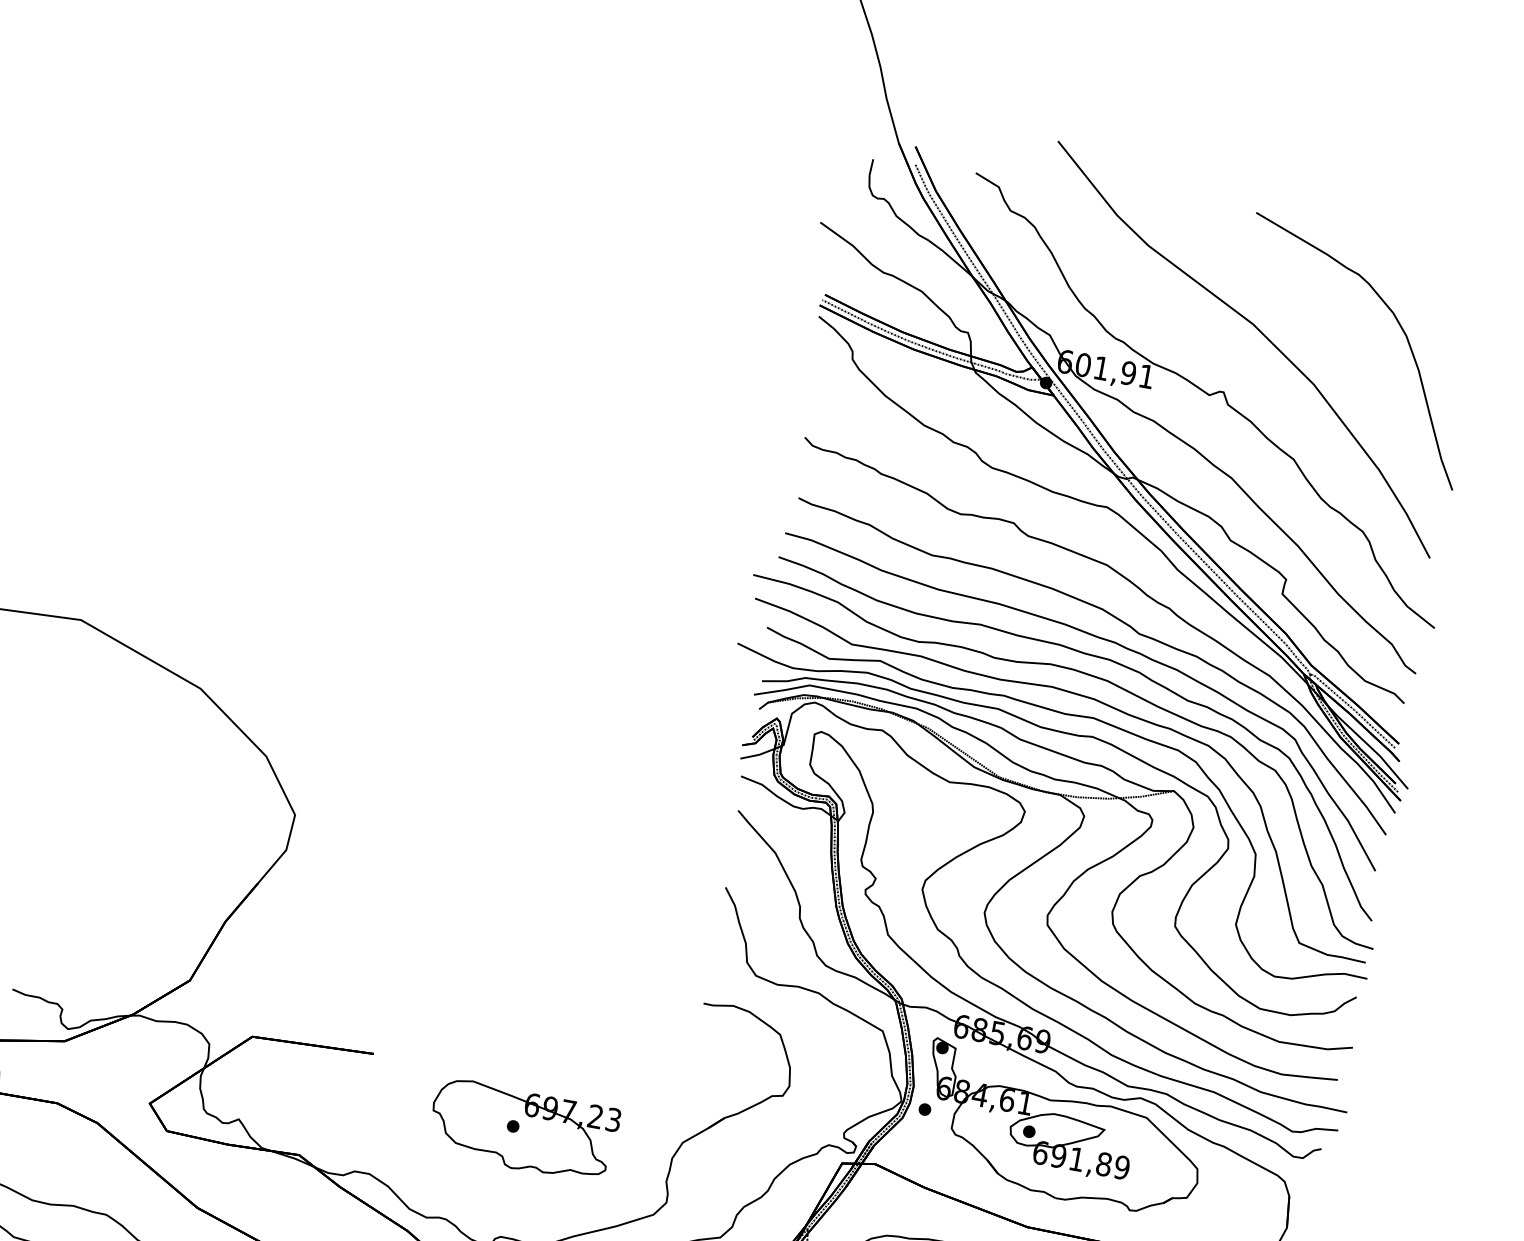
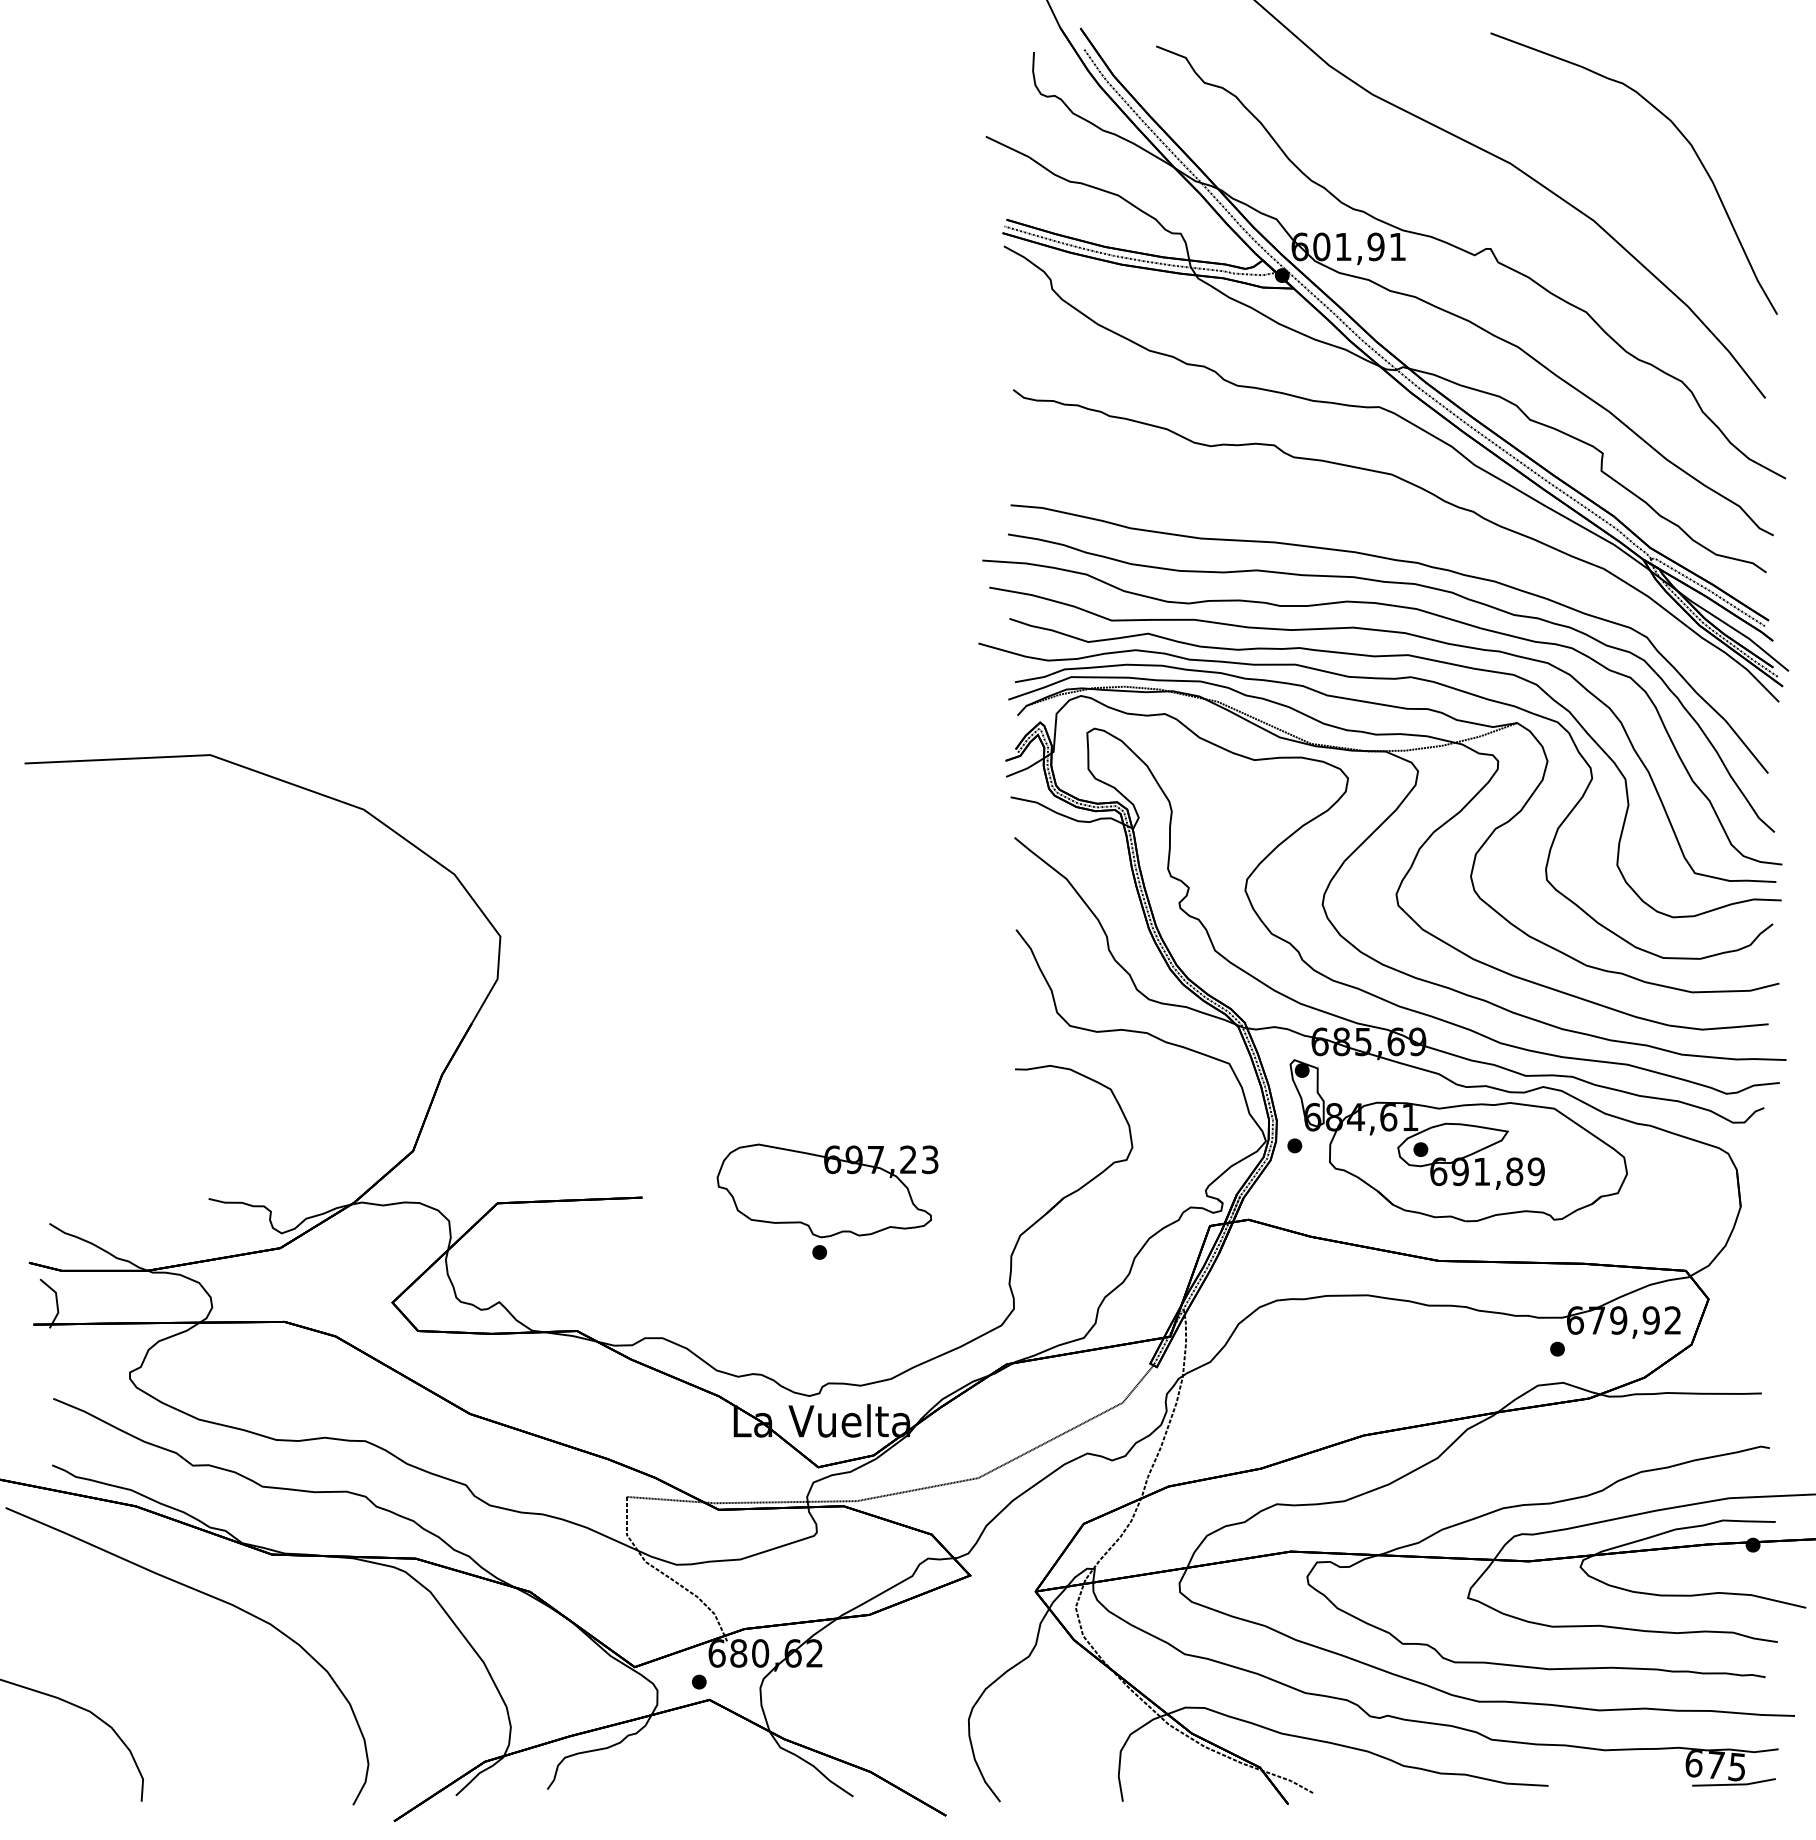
curve: (1120, 621) -> (1419, 537), removed
part: (523, 1130) -> (827, 1190), moved

